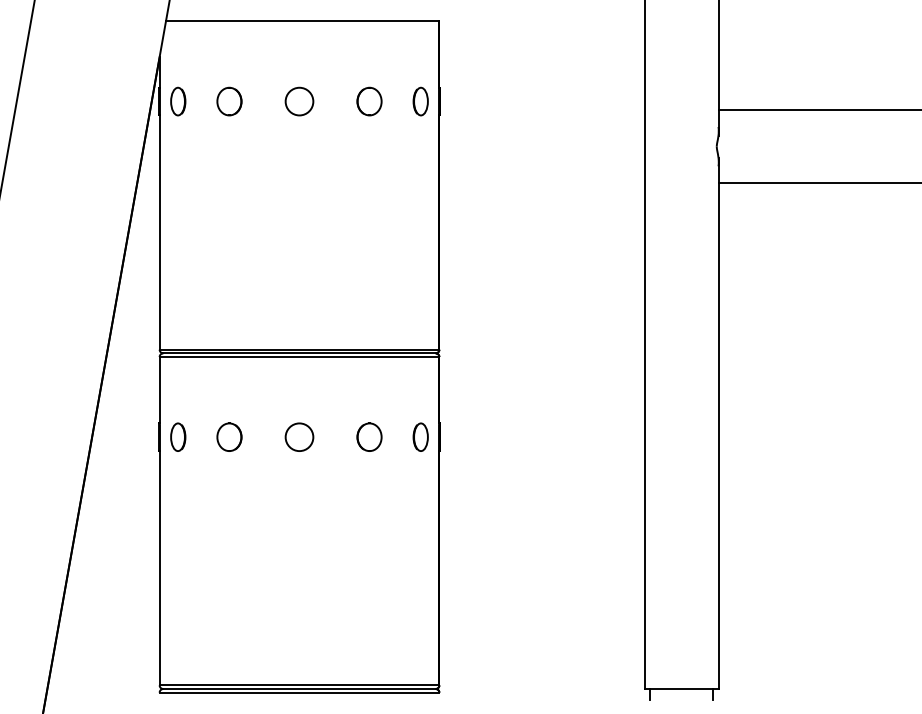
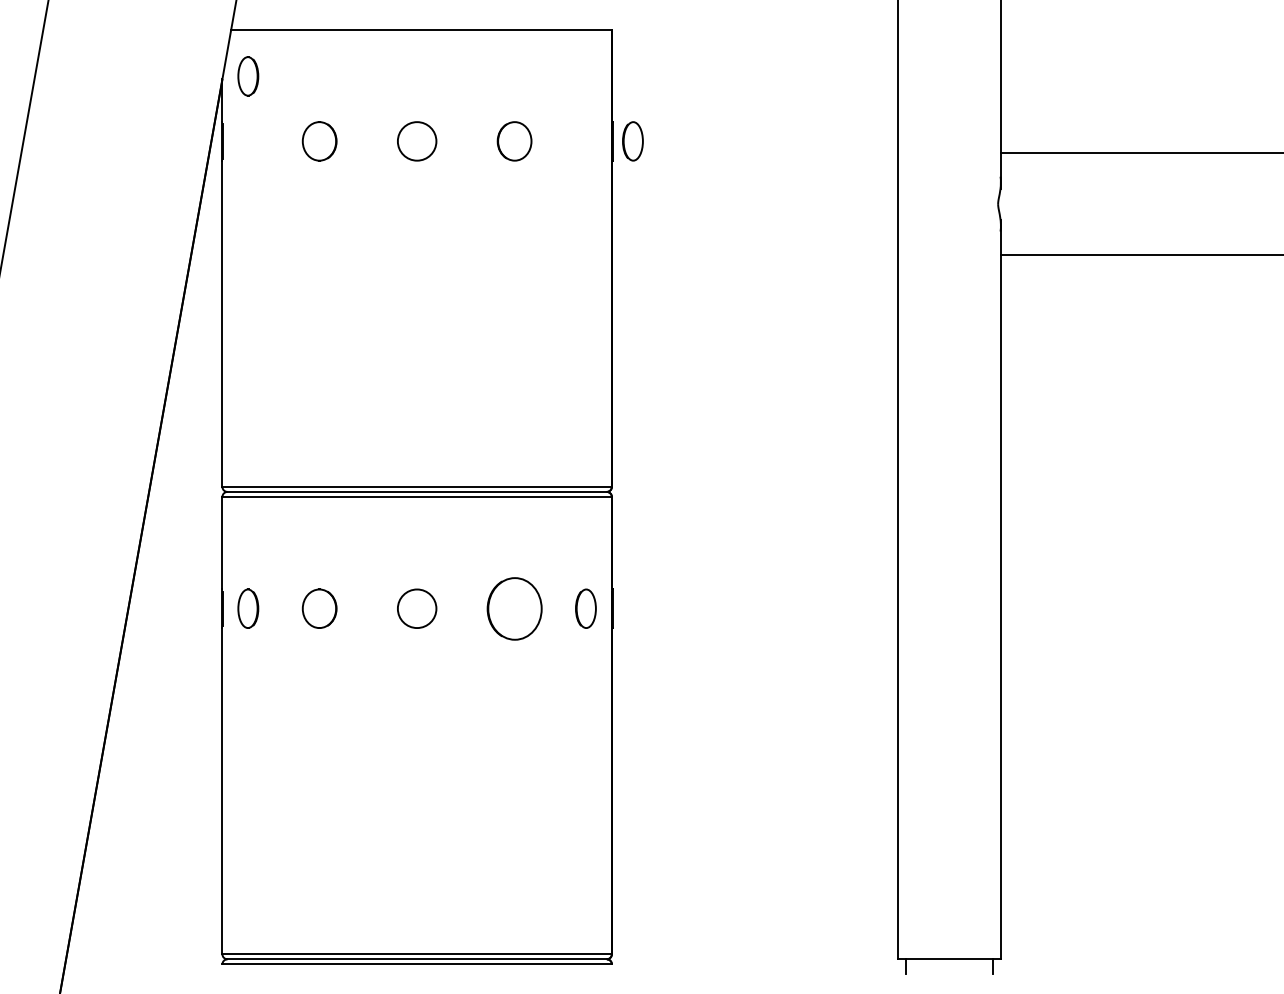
part: (178, 101) -> (248, 76), moved
part: (420, 101) -> (632, 141), moved
part: (369, 437) -> (514, 608), size x1.6

